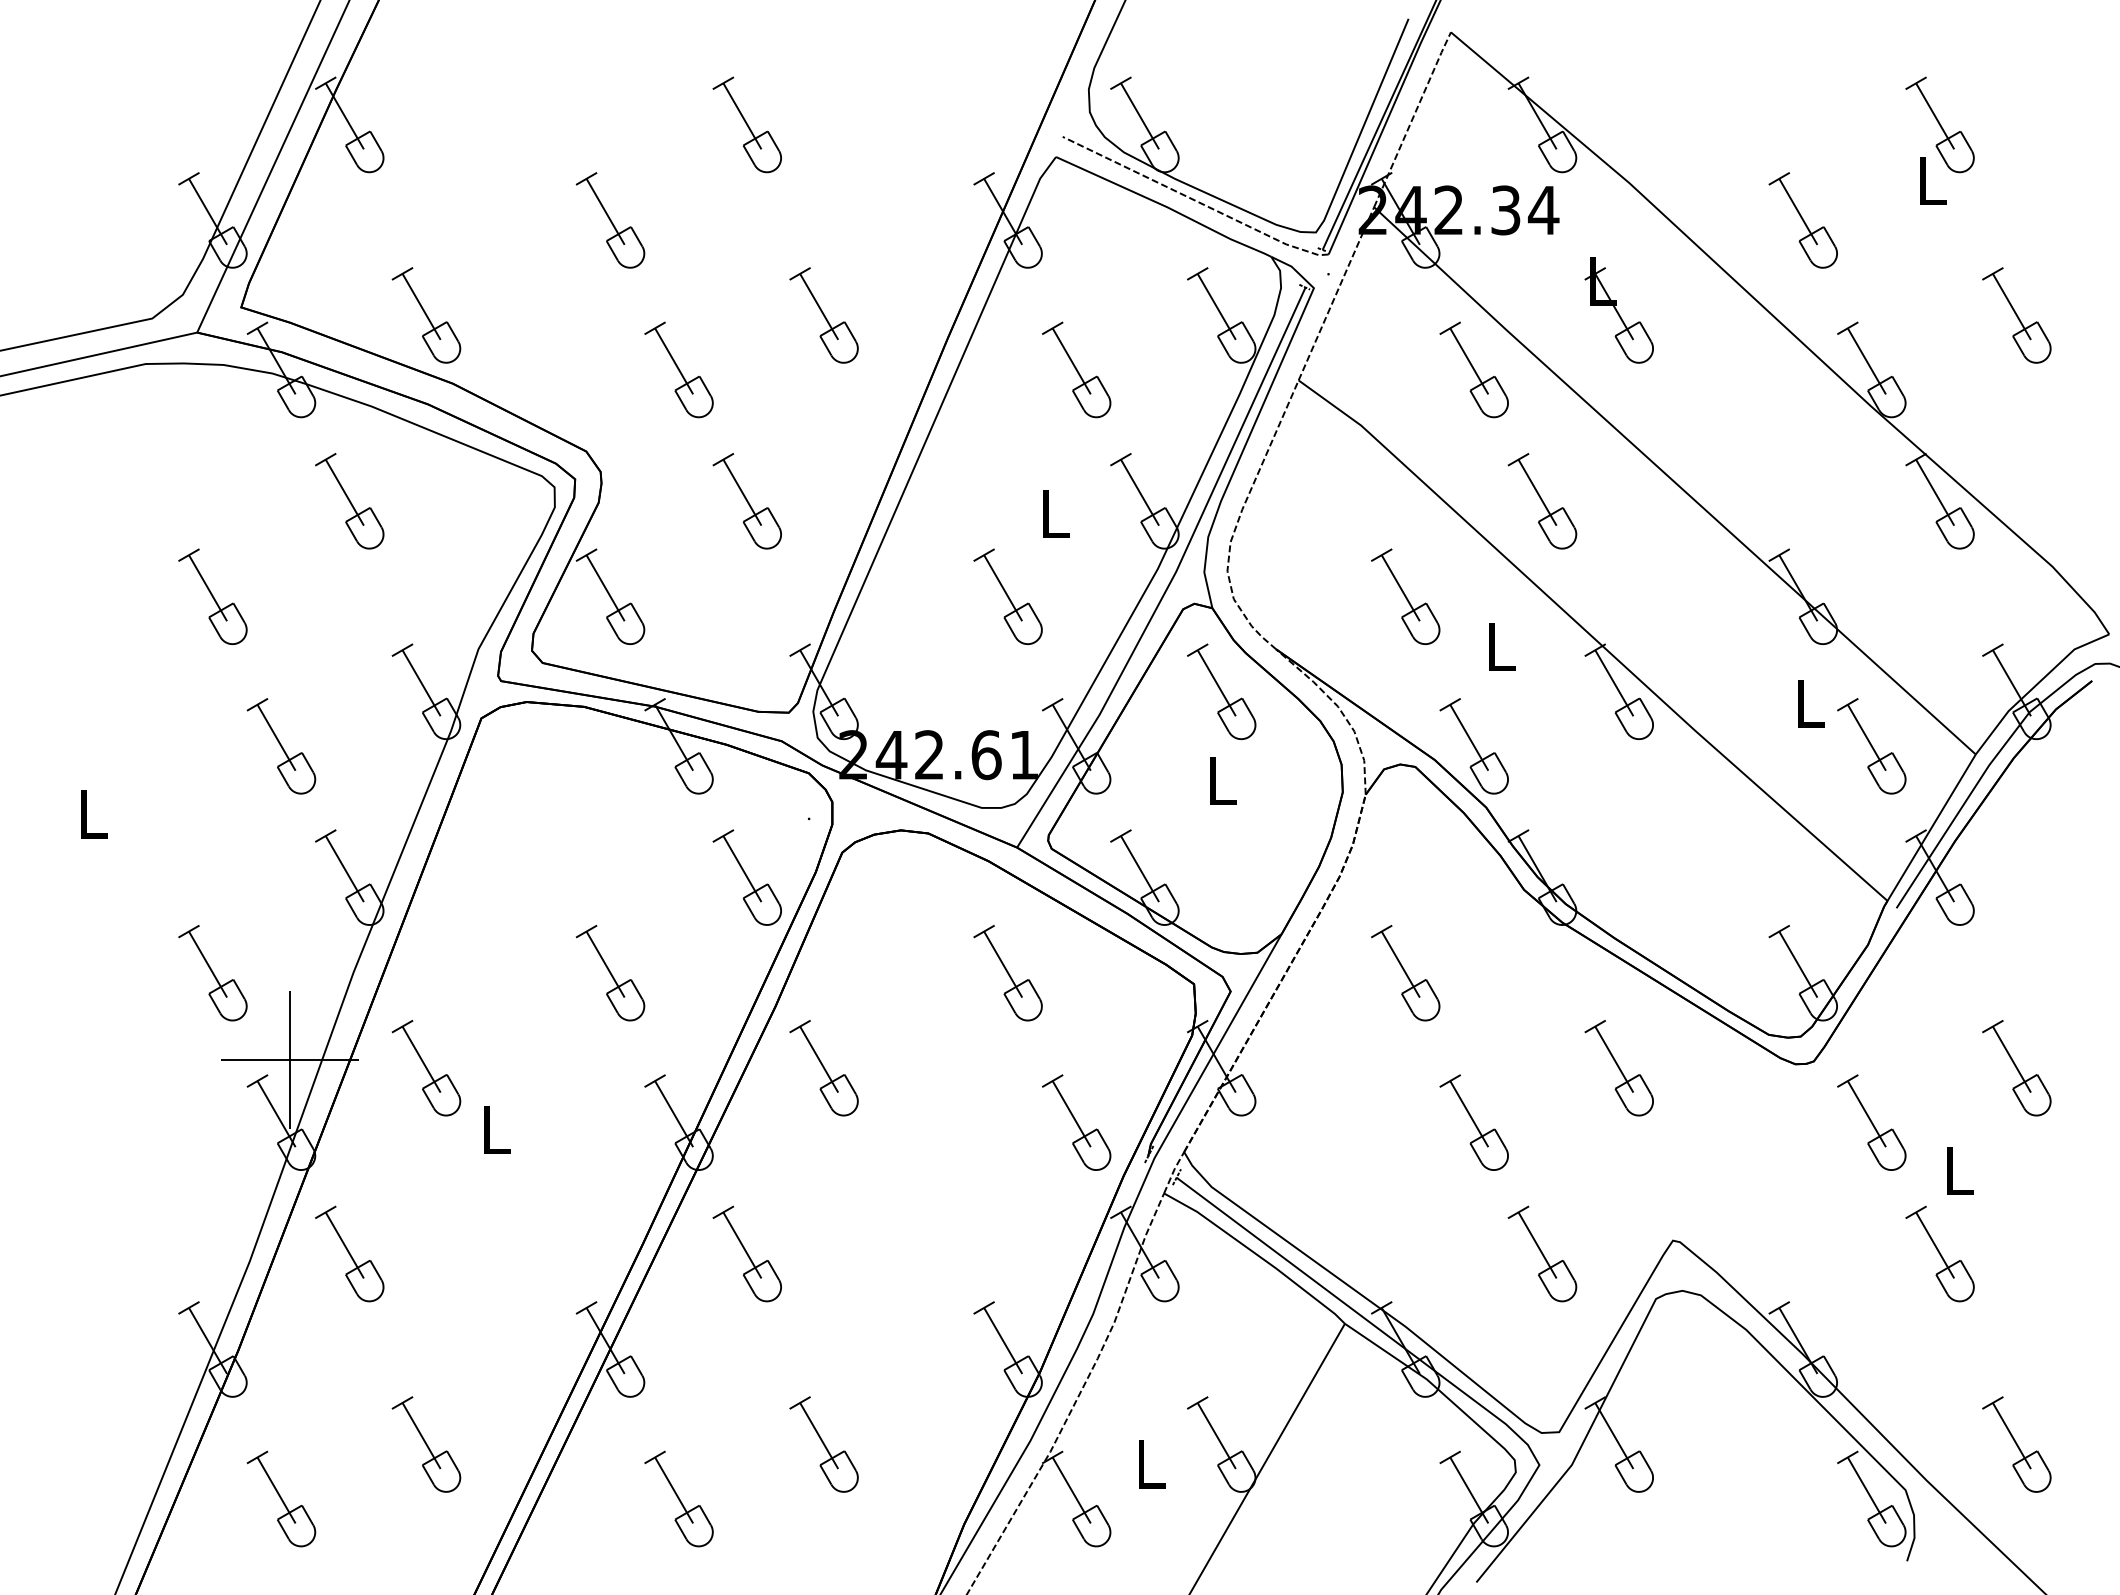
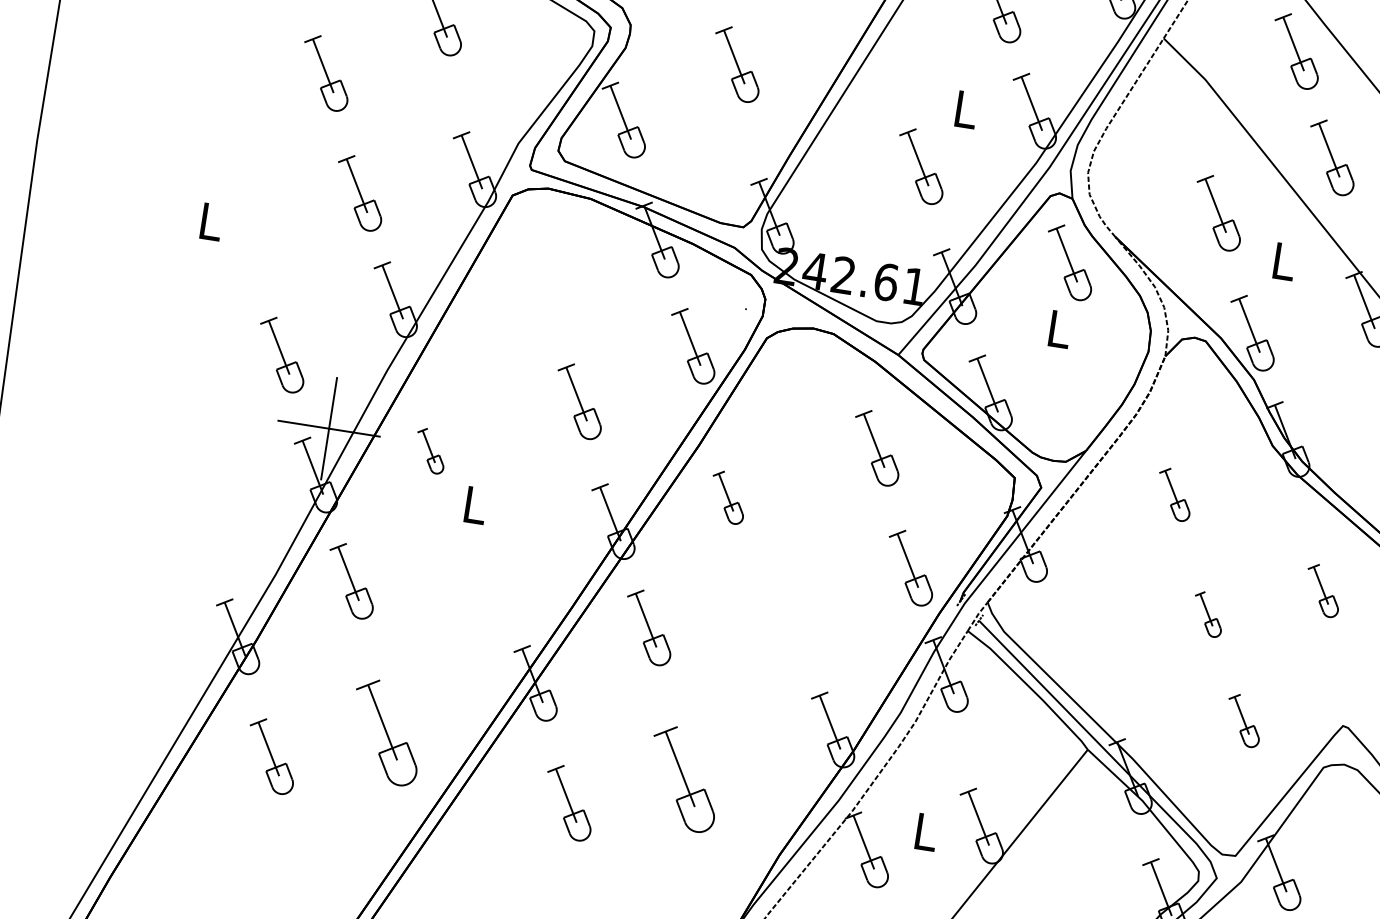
part: (1405, 973) -> (1174, 494), size x0.7
part: (426, 1068) -> (430, 451), size x0.6
part: (823, 1068) -> (727, 497), size x0.7
part: (1618, 1068) -> (1322, 590), size x0.7
part: (1473, 1122) -> (1207, 614), size x0.6
part: (1542, 1253) -> (1243, 720), size x0.7
part: (426, 1444) -> (386, 732), size x1.4
part: (823, 1444) -> (683, 778), size x1.4

